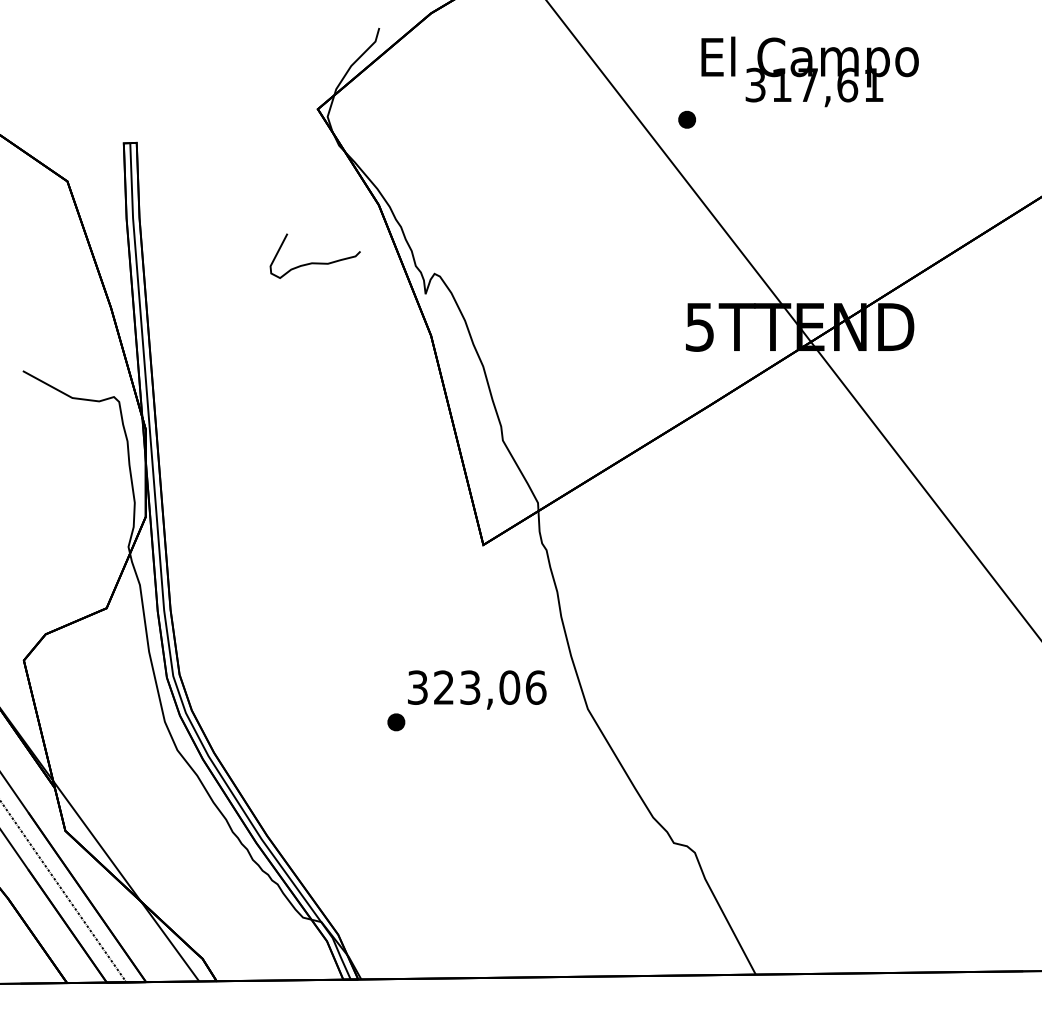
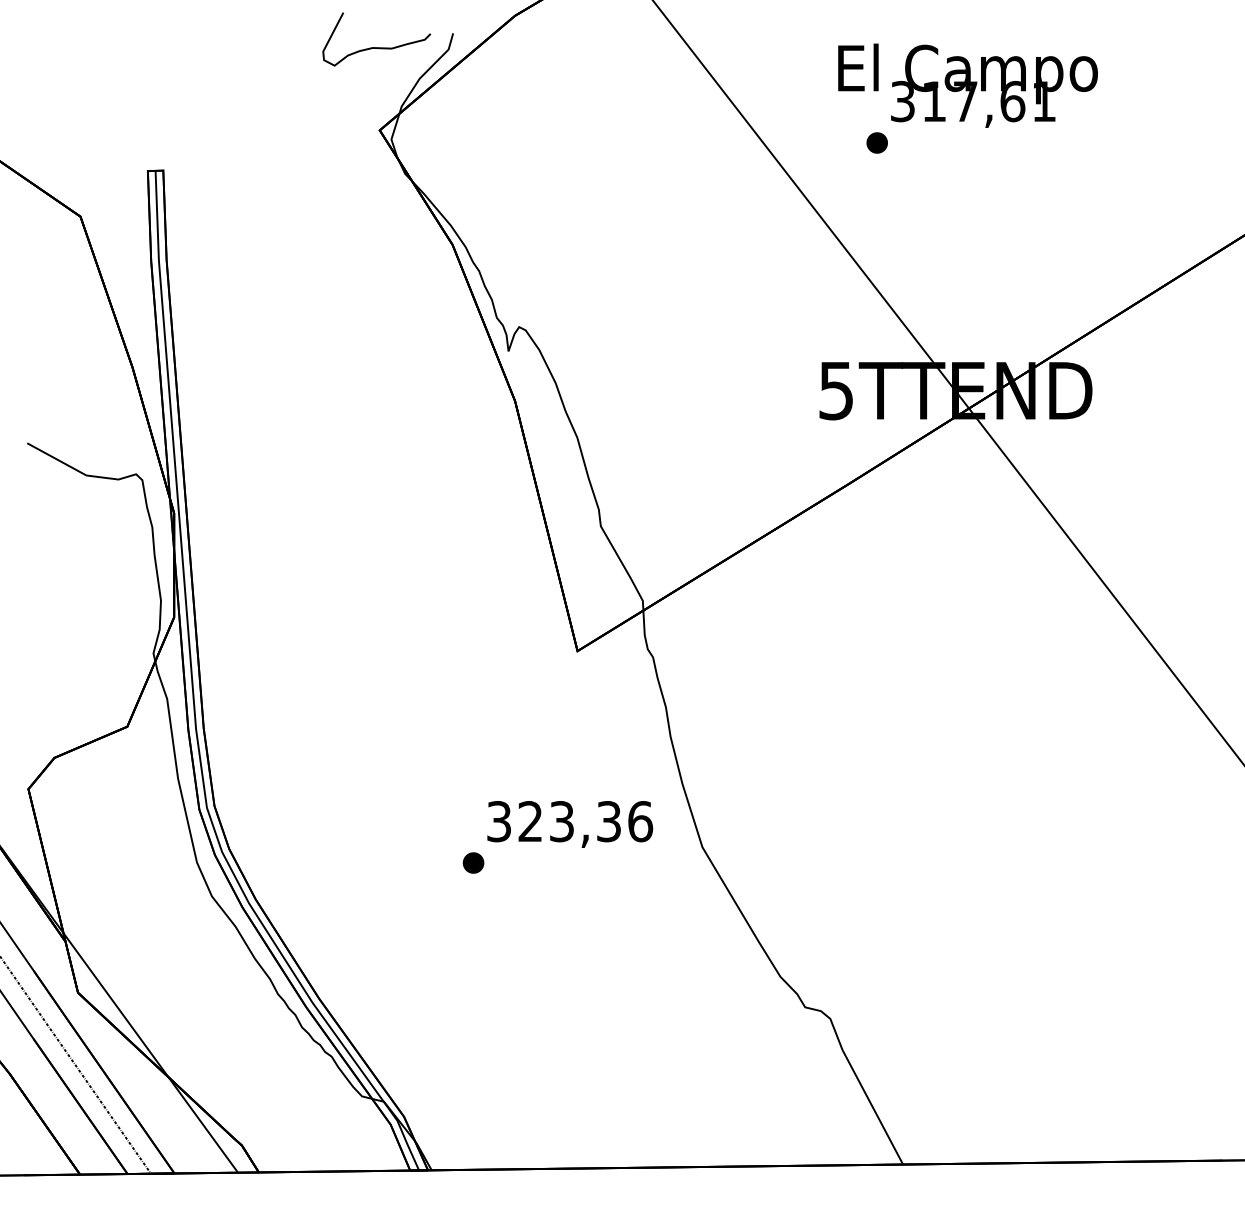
part: (686, 119) -> (876, 142), moved
curve: (314, 262) -> (375, 47), moved
text: (509, 687) -> (608, 821), 323,06 -> 323,36

